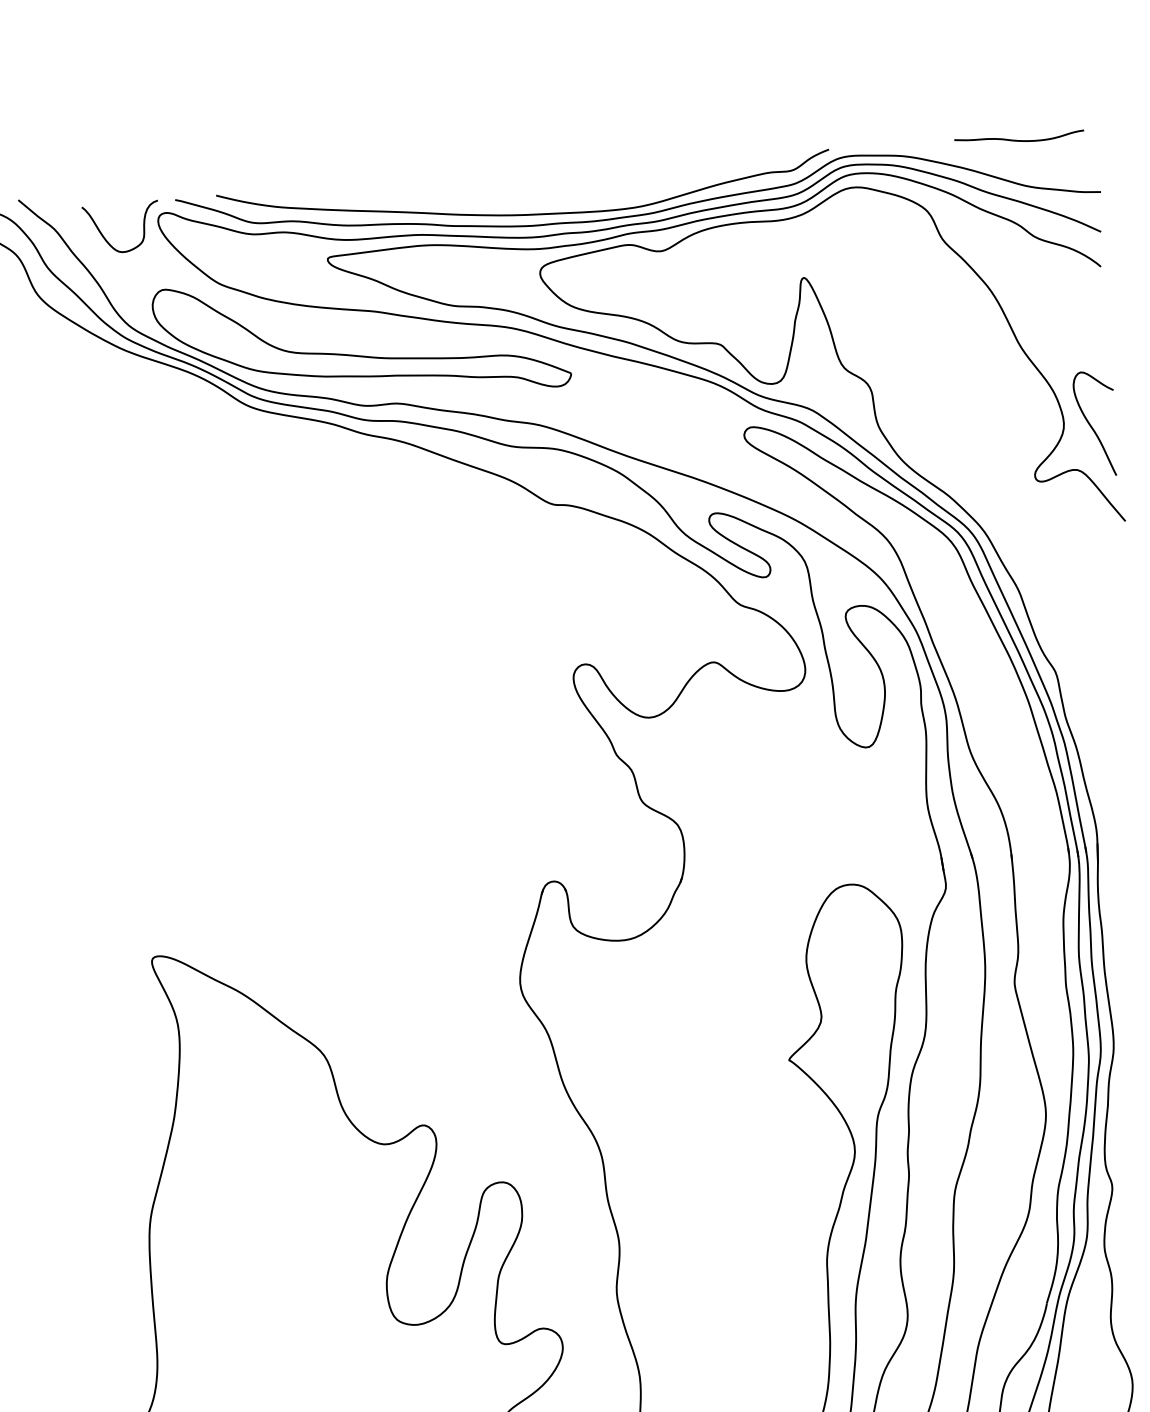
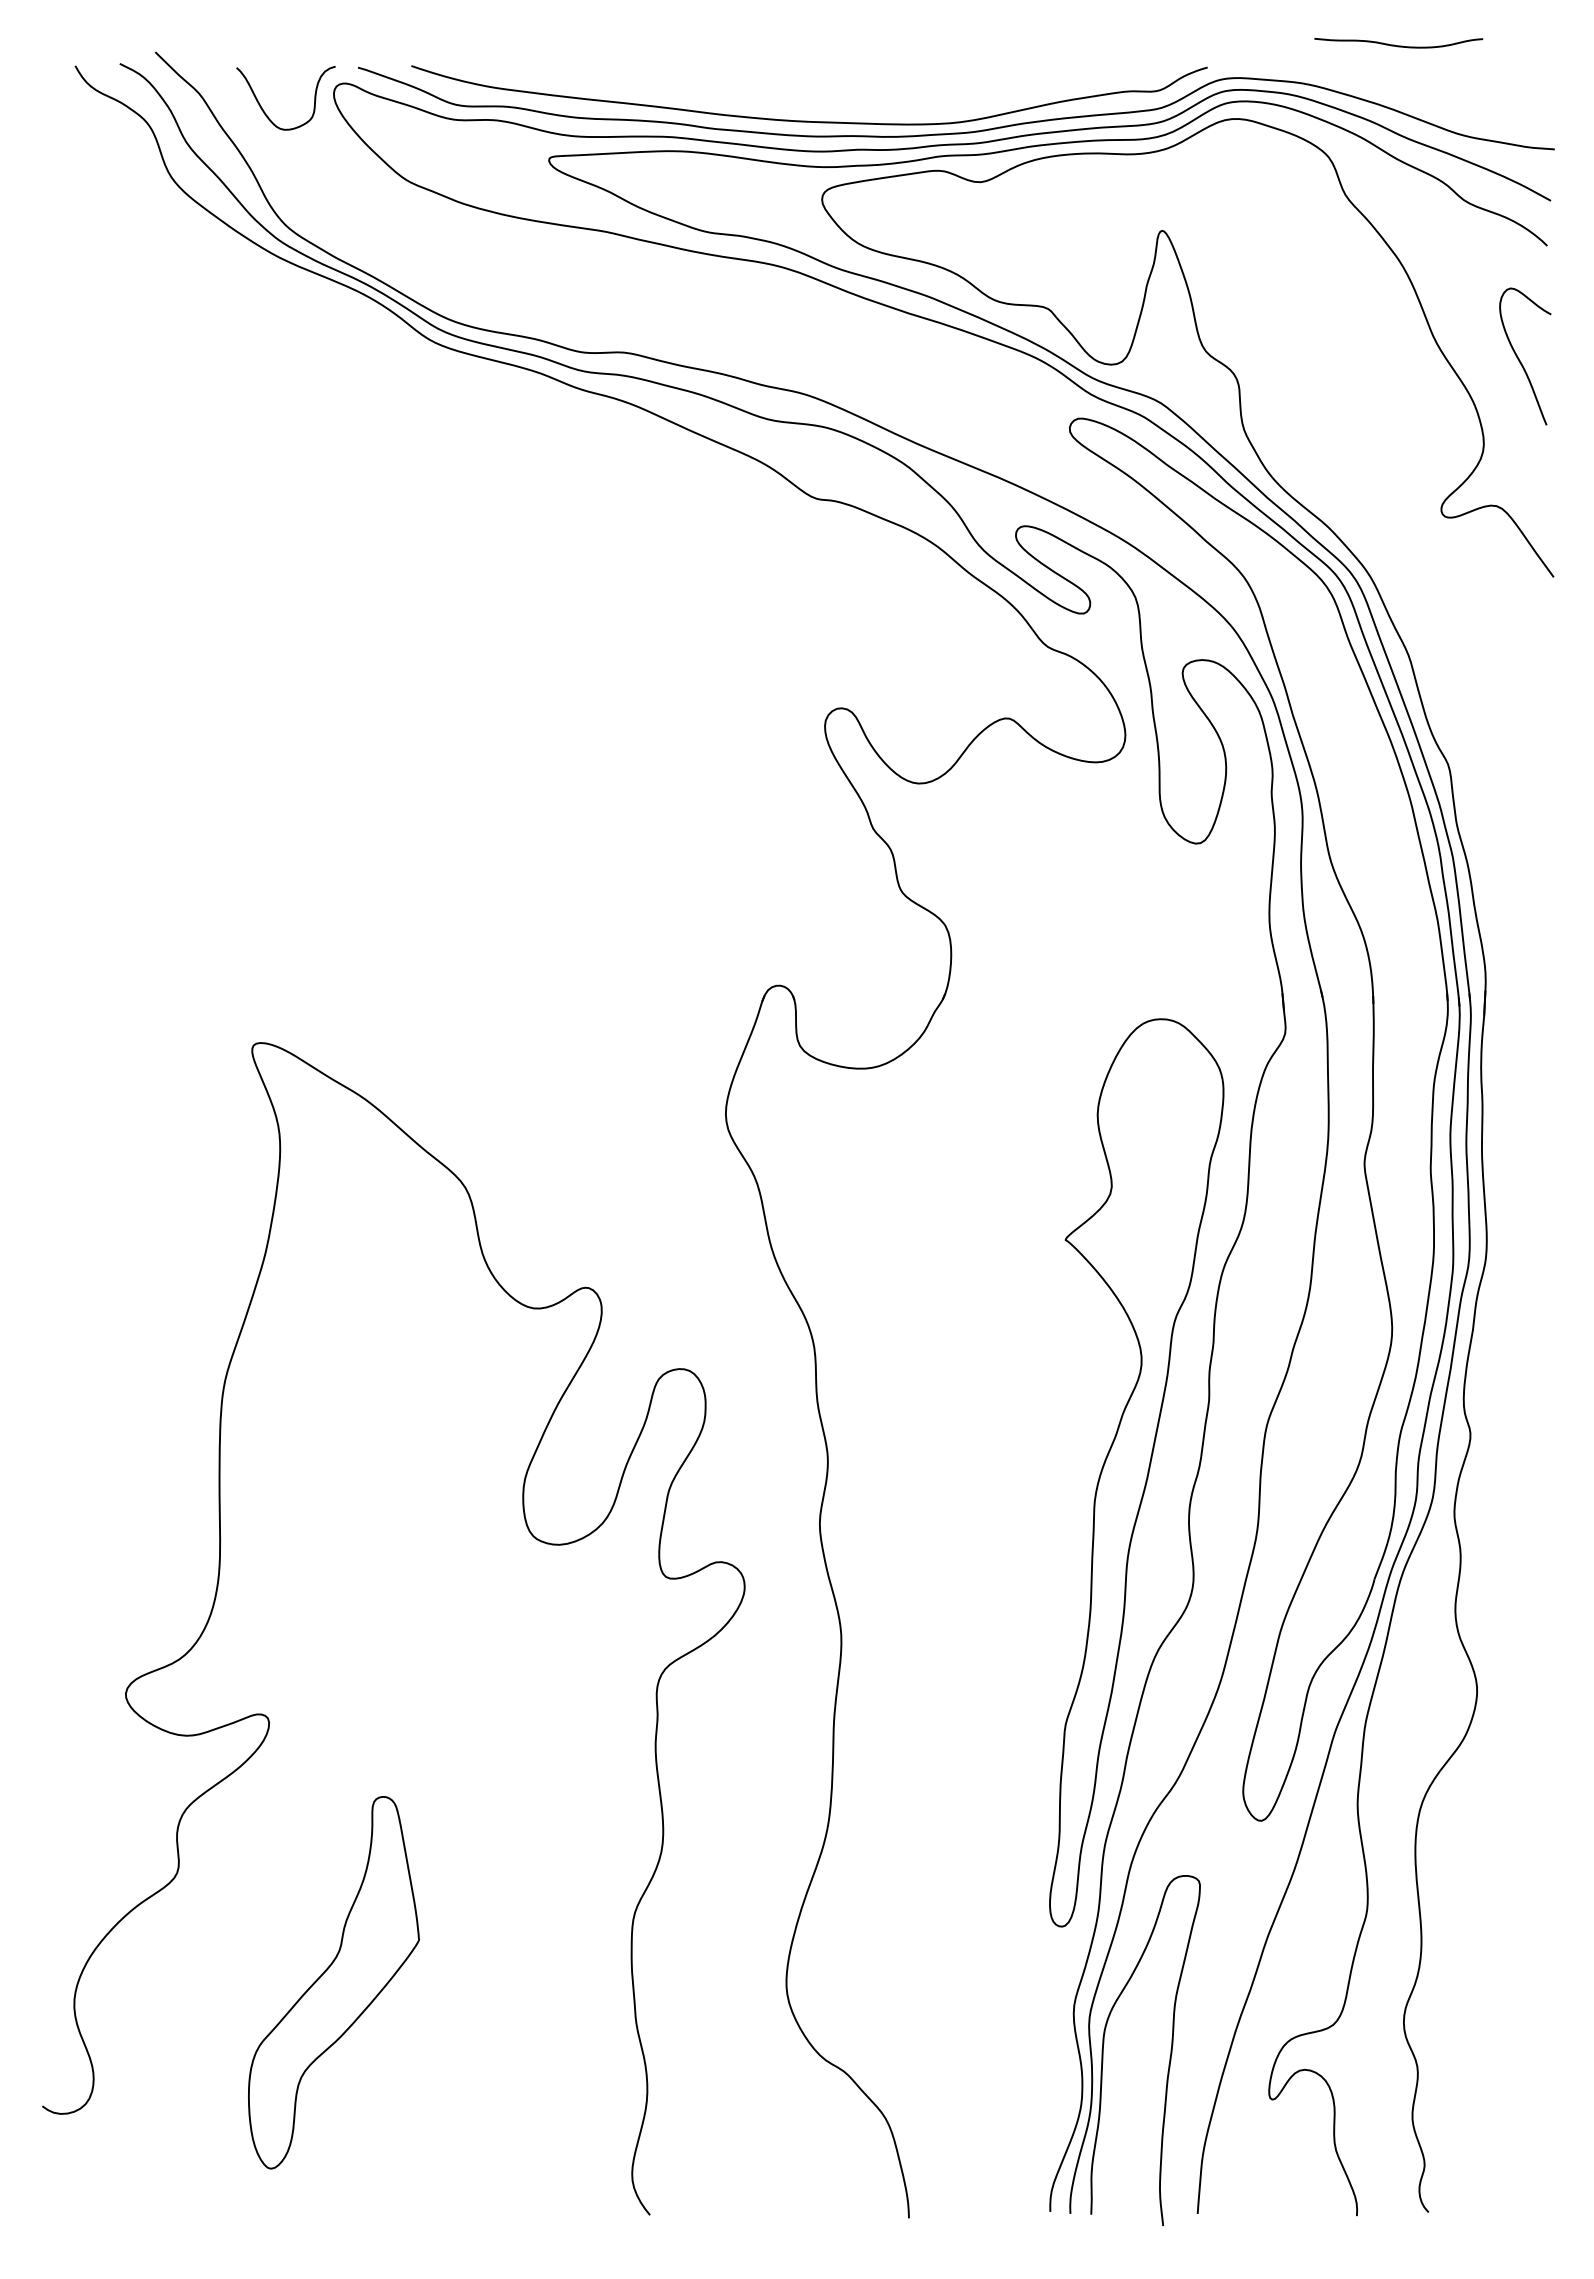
curve: (1019, 140) -> (1398, 45), moved
part: (359, 355) -> (580, 286), removed
curve: (1091, 425) -> (1519, 358), moved

